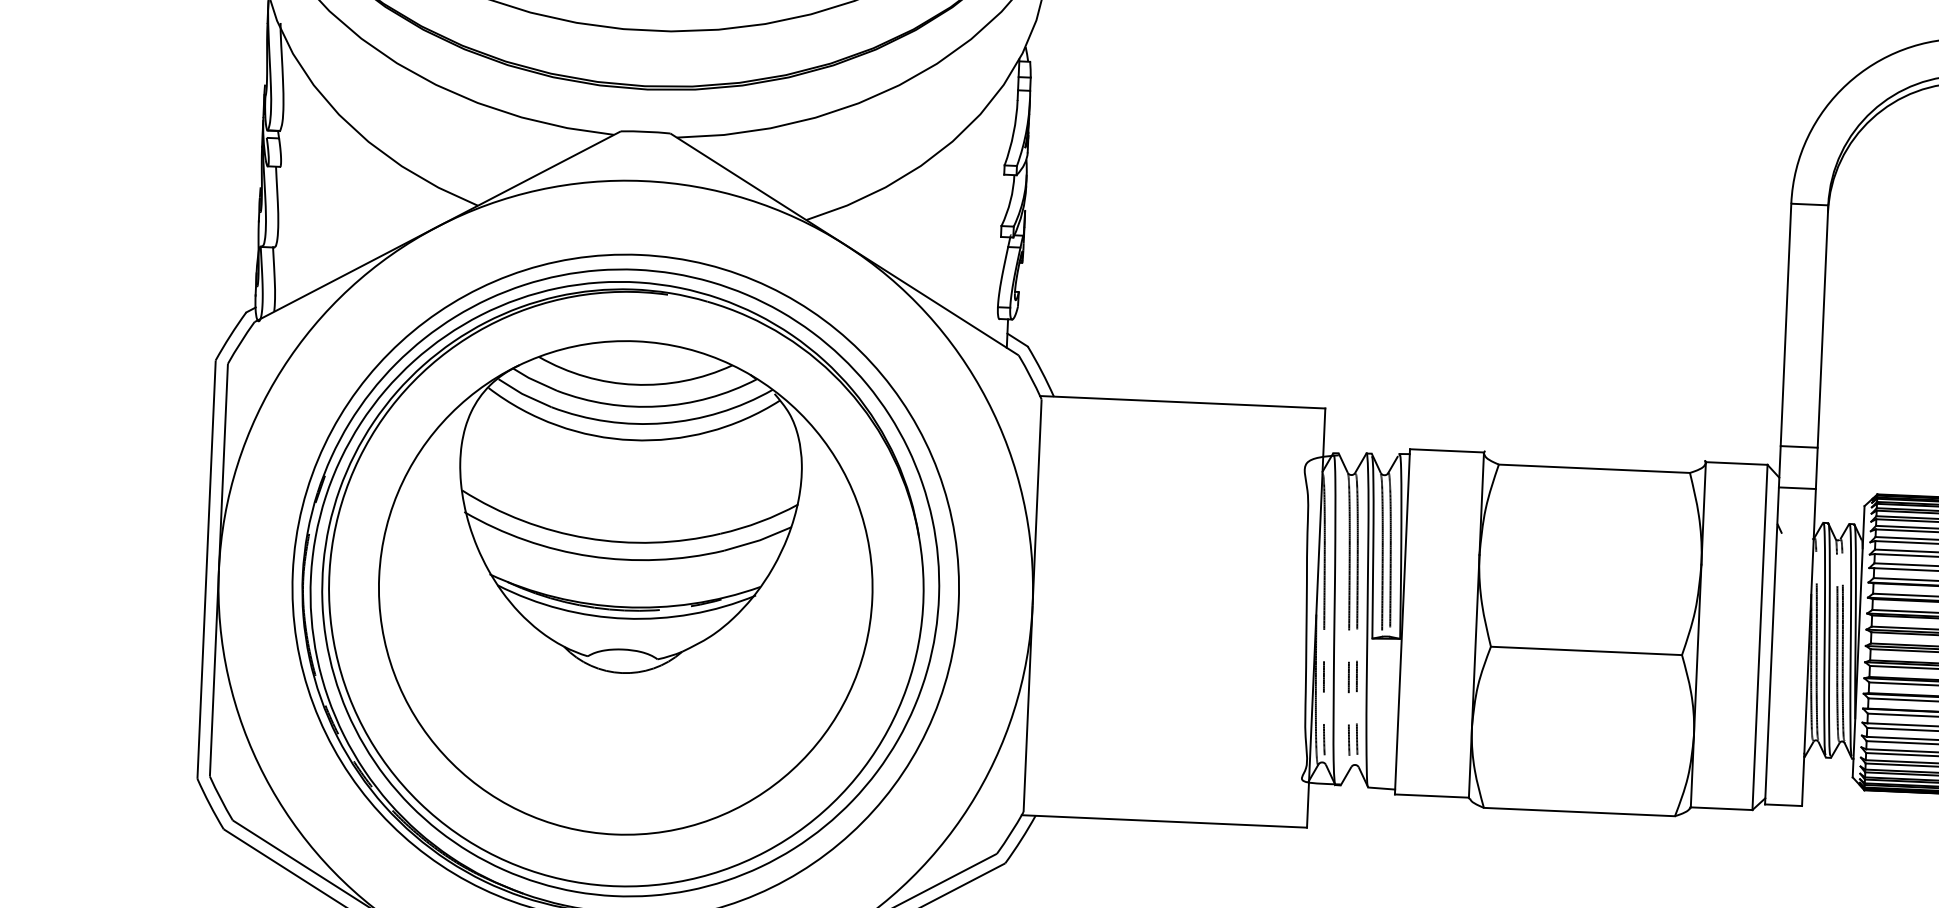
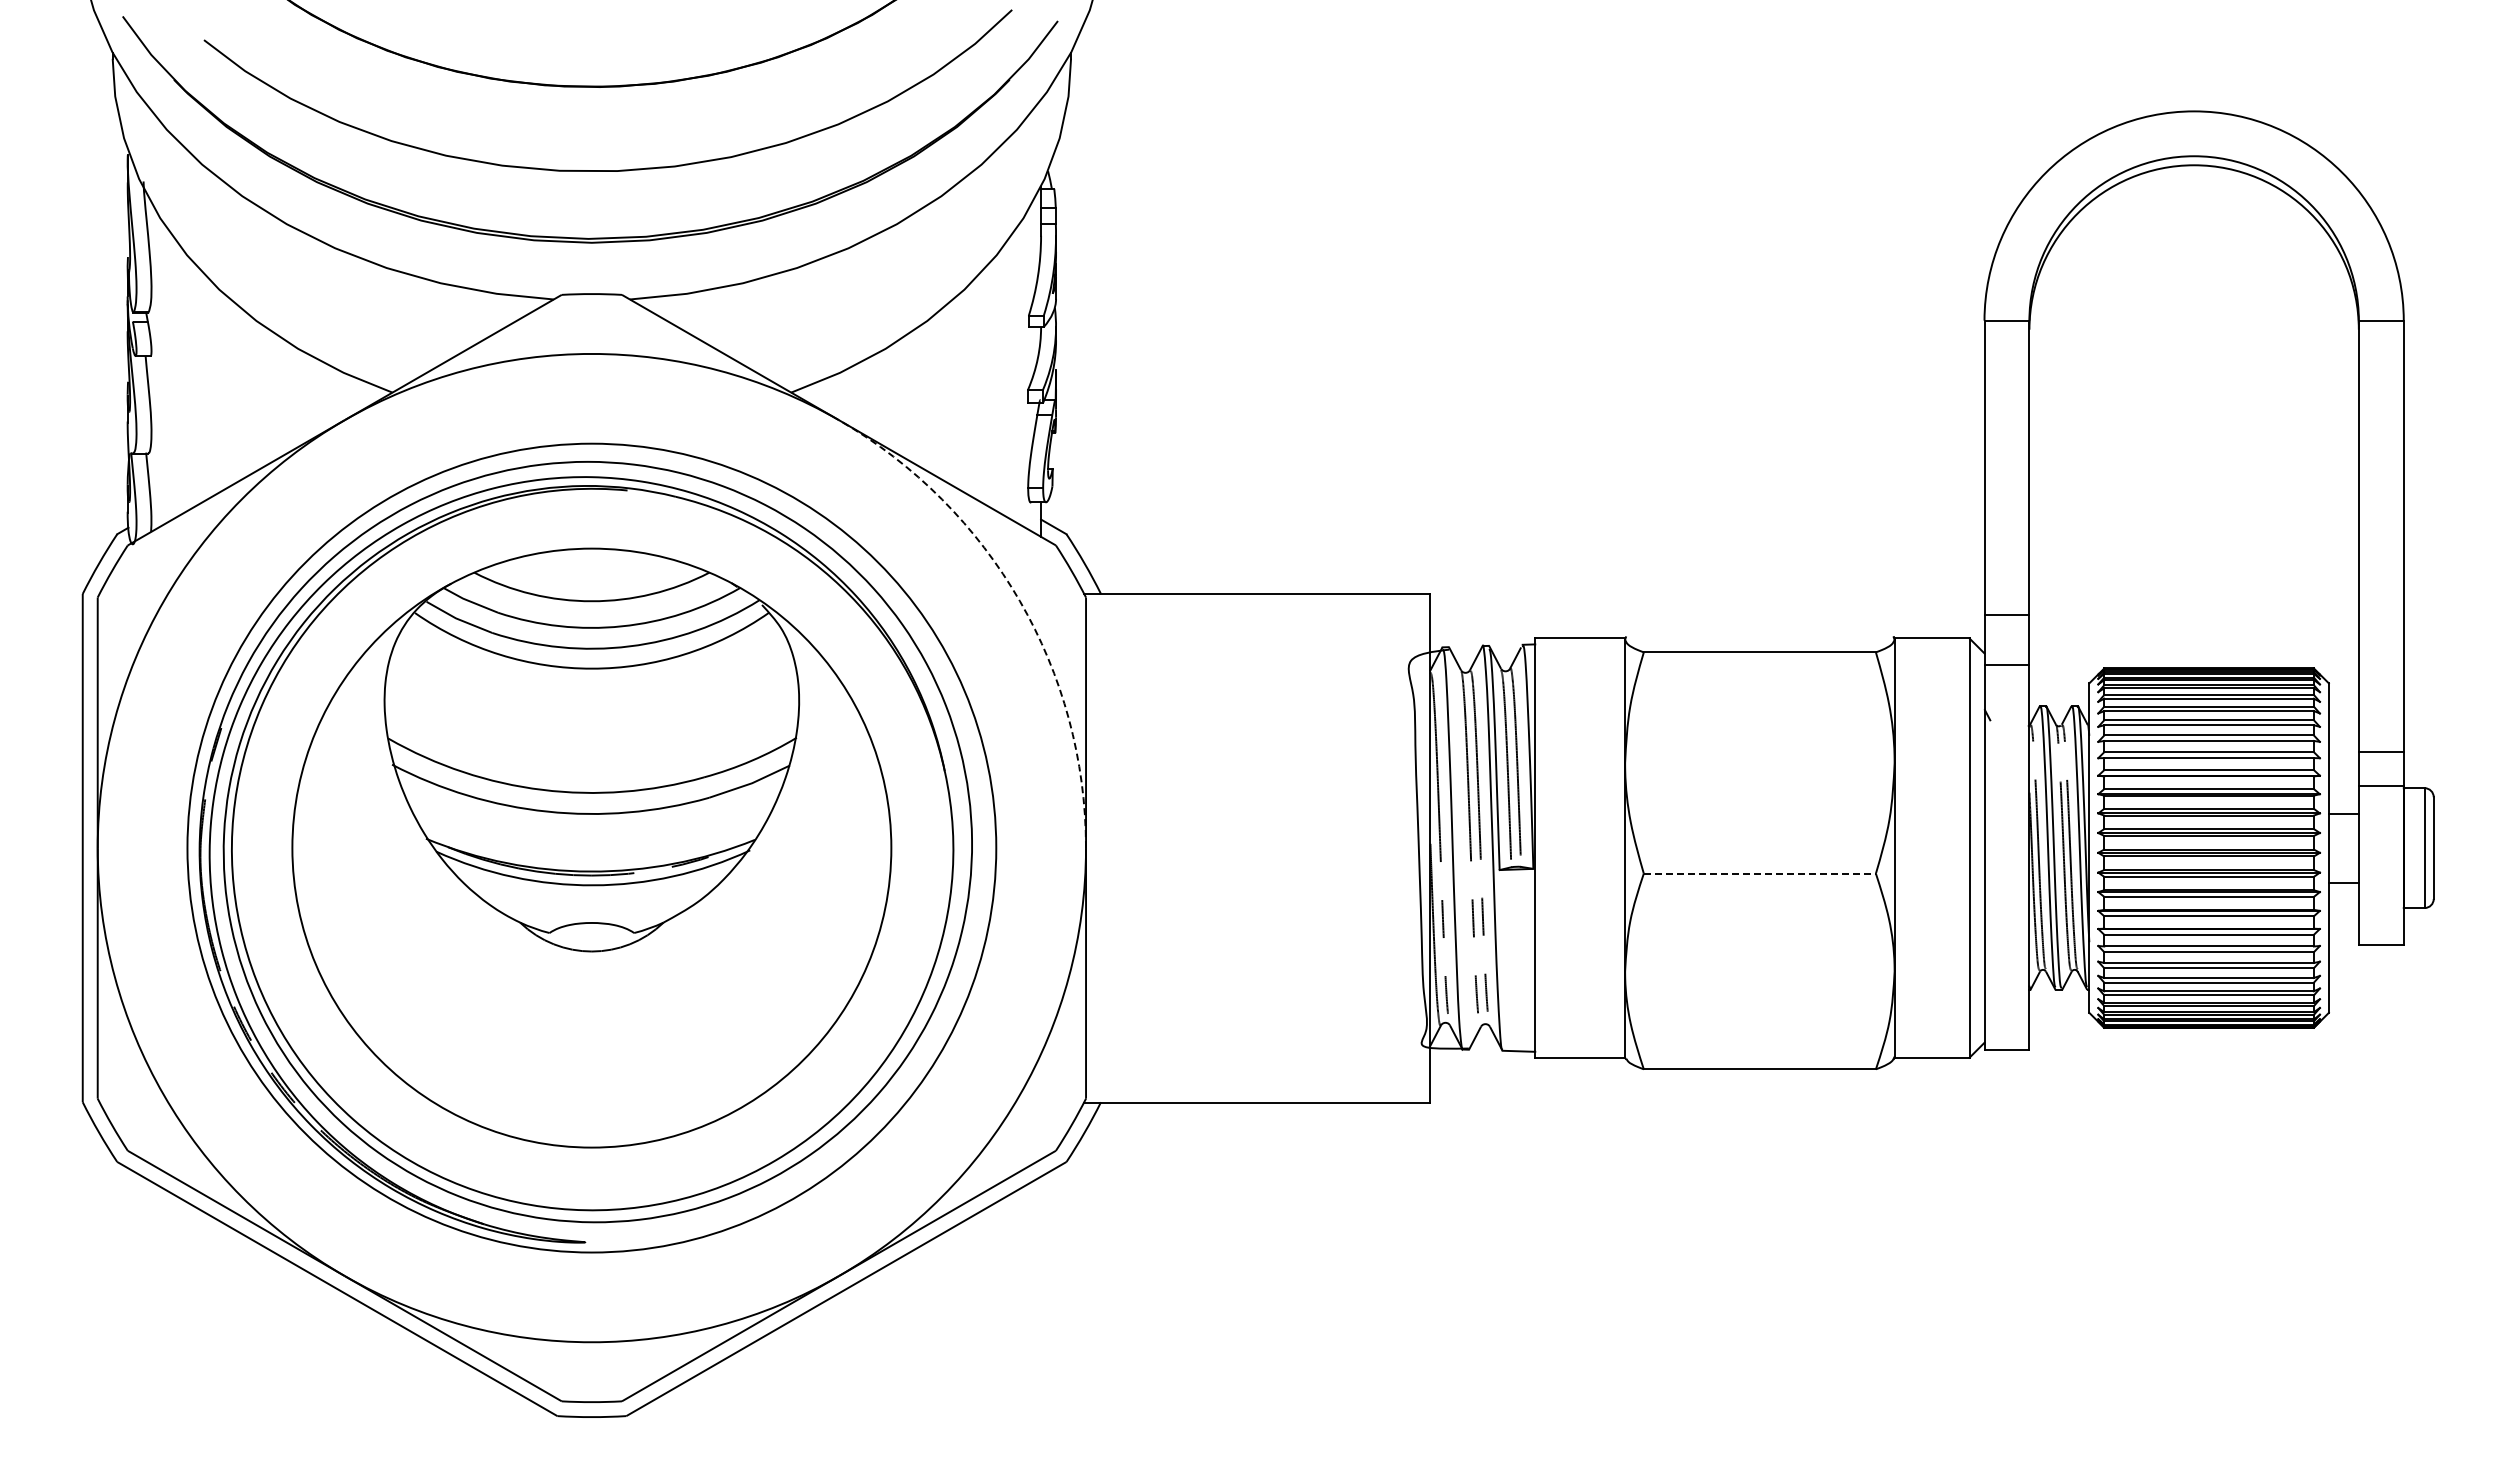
arc: (986, 400) -> (1019, 601), solid -> dashed
line: (1587, 650) -> (1760, 873), solid -> dashed

